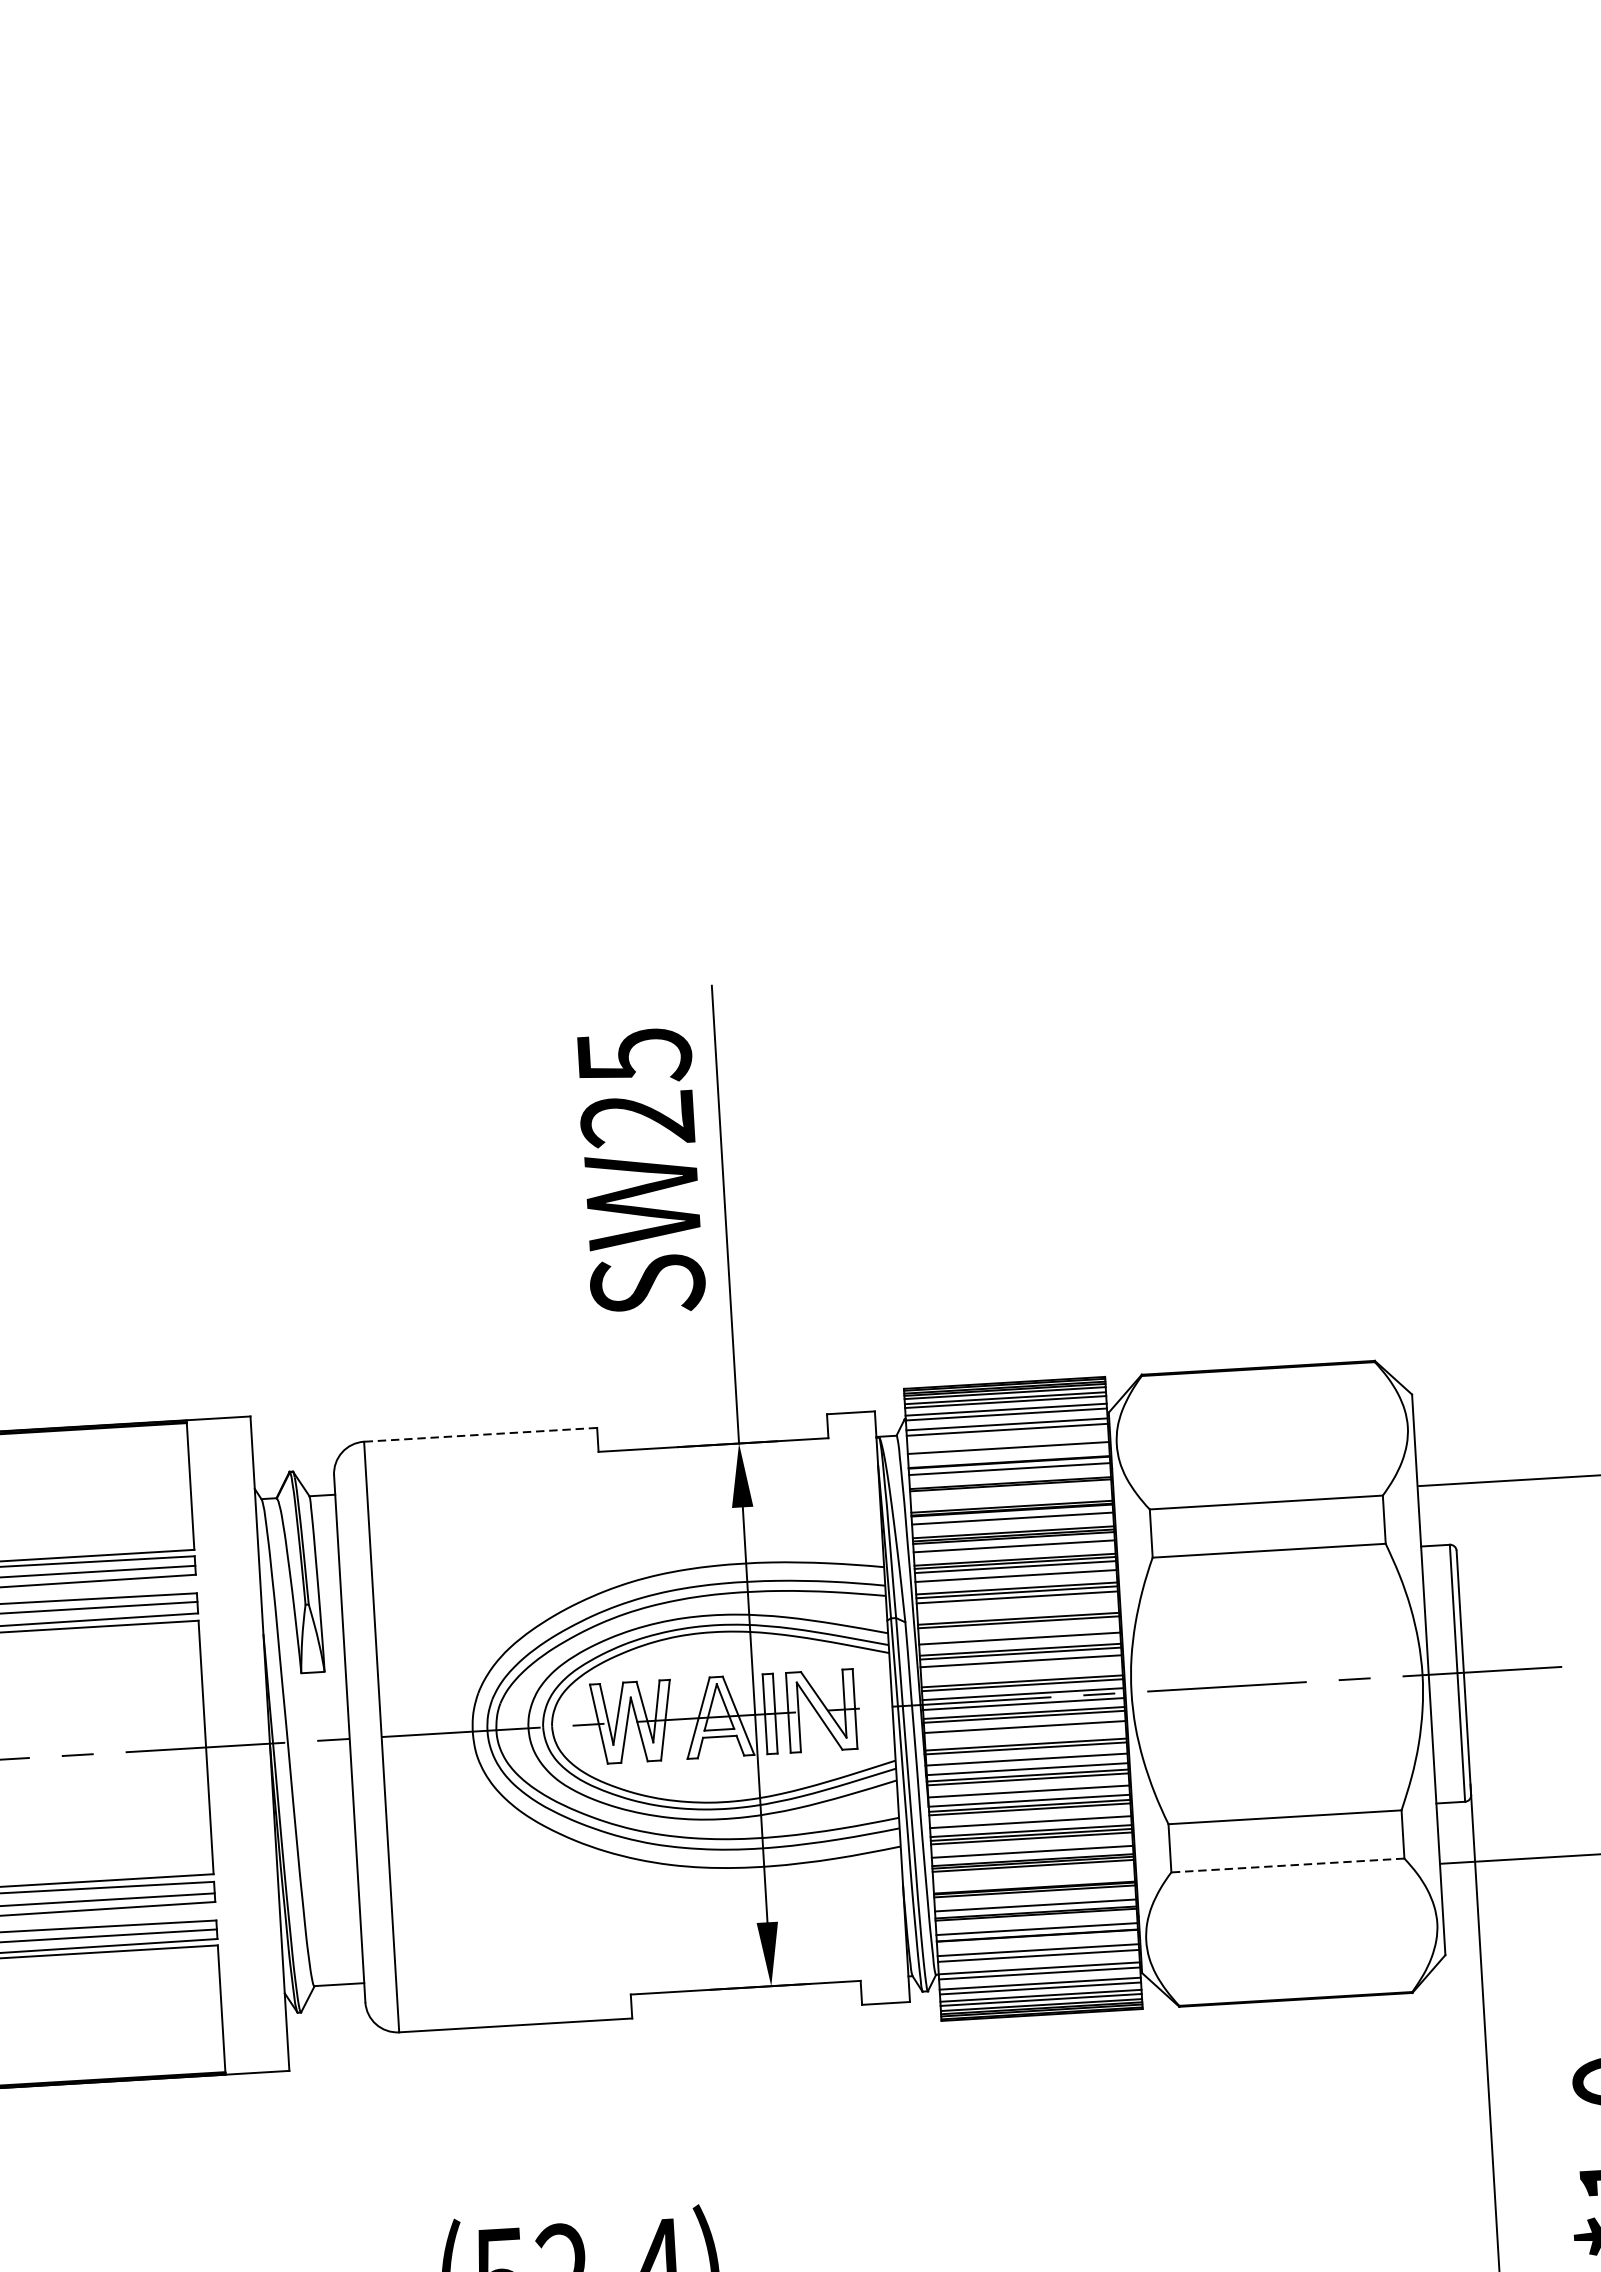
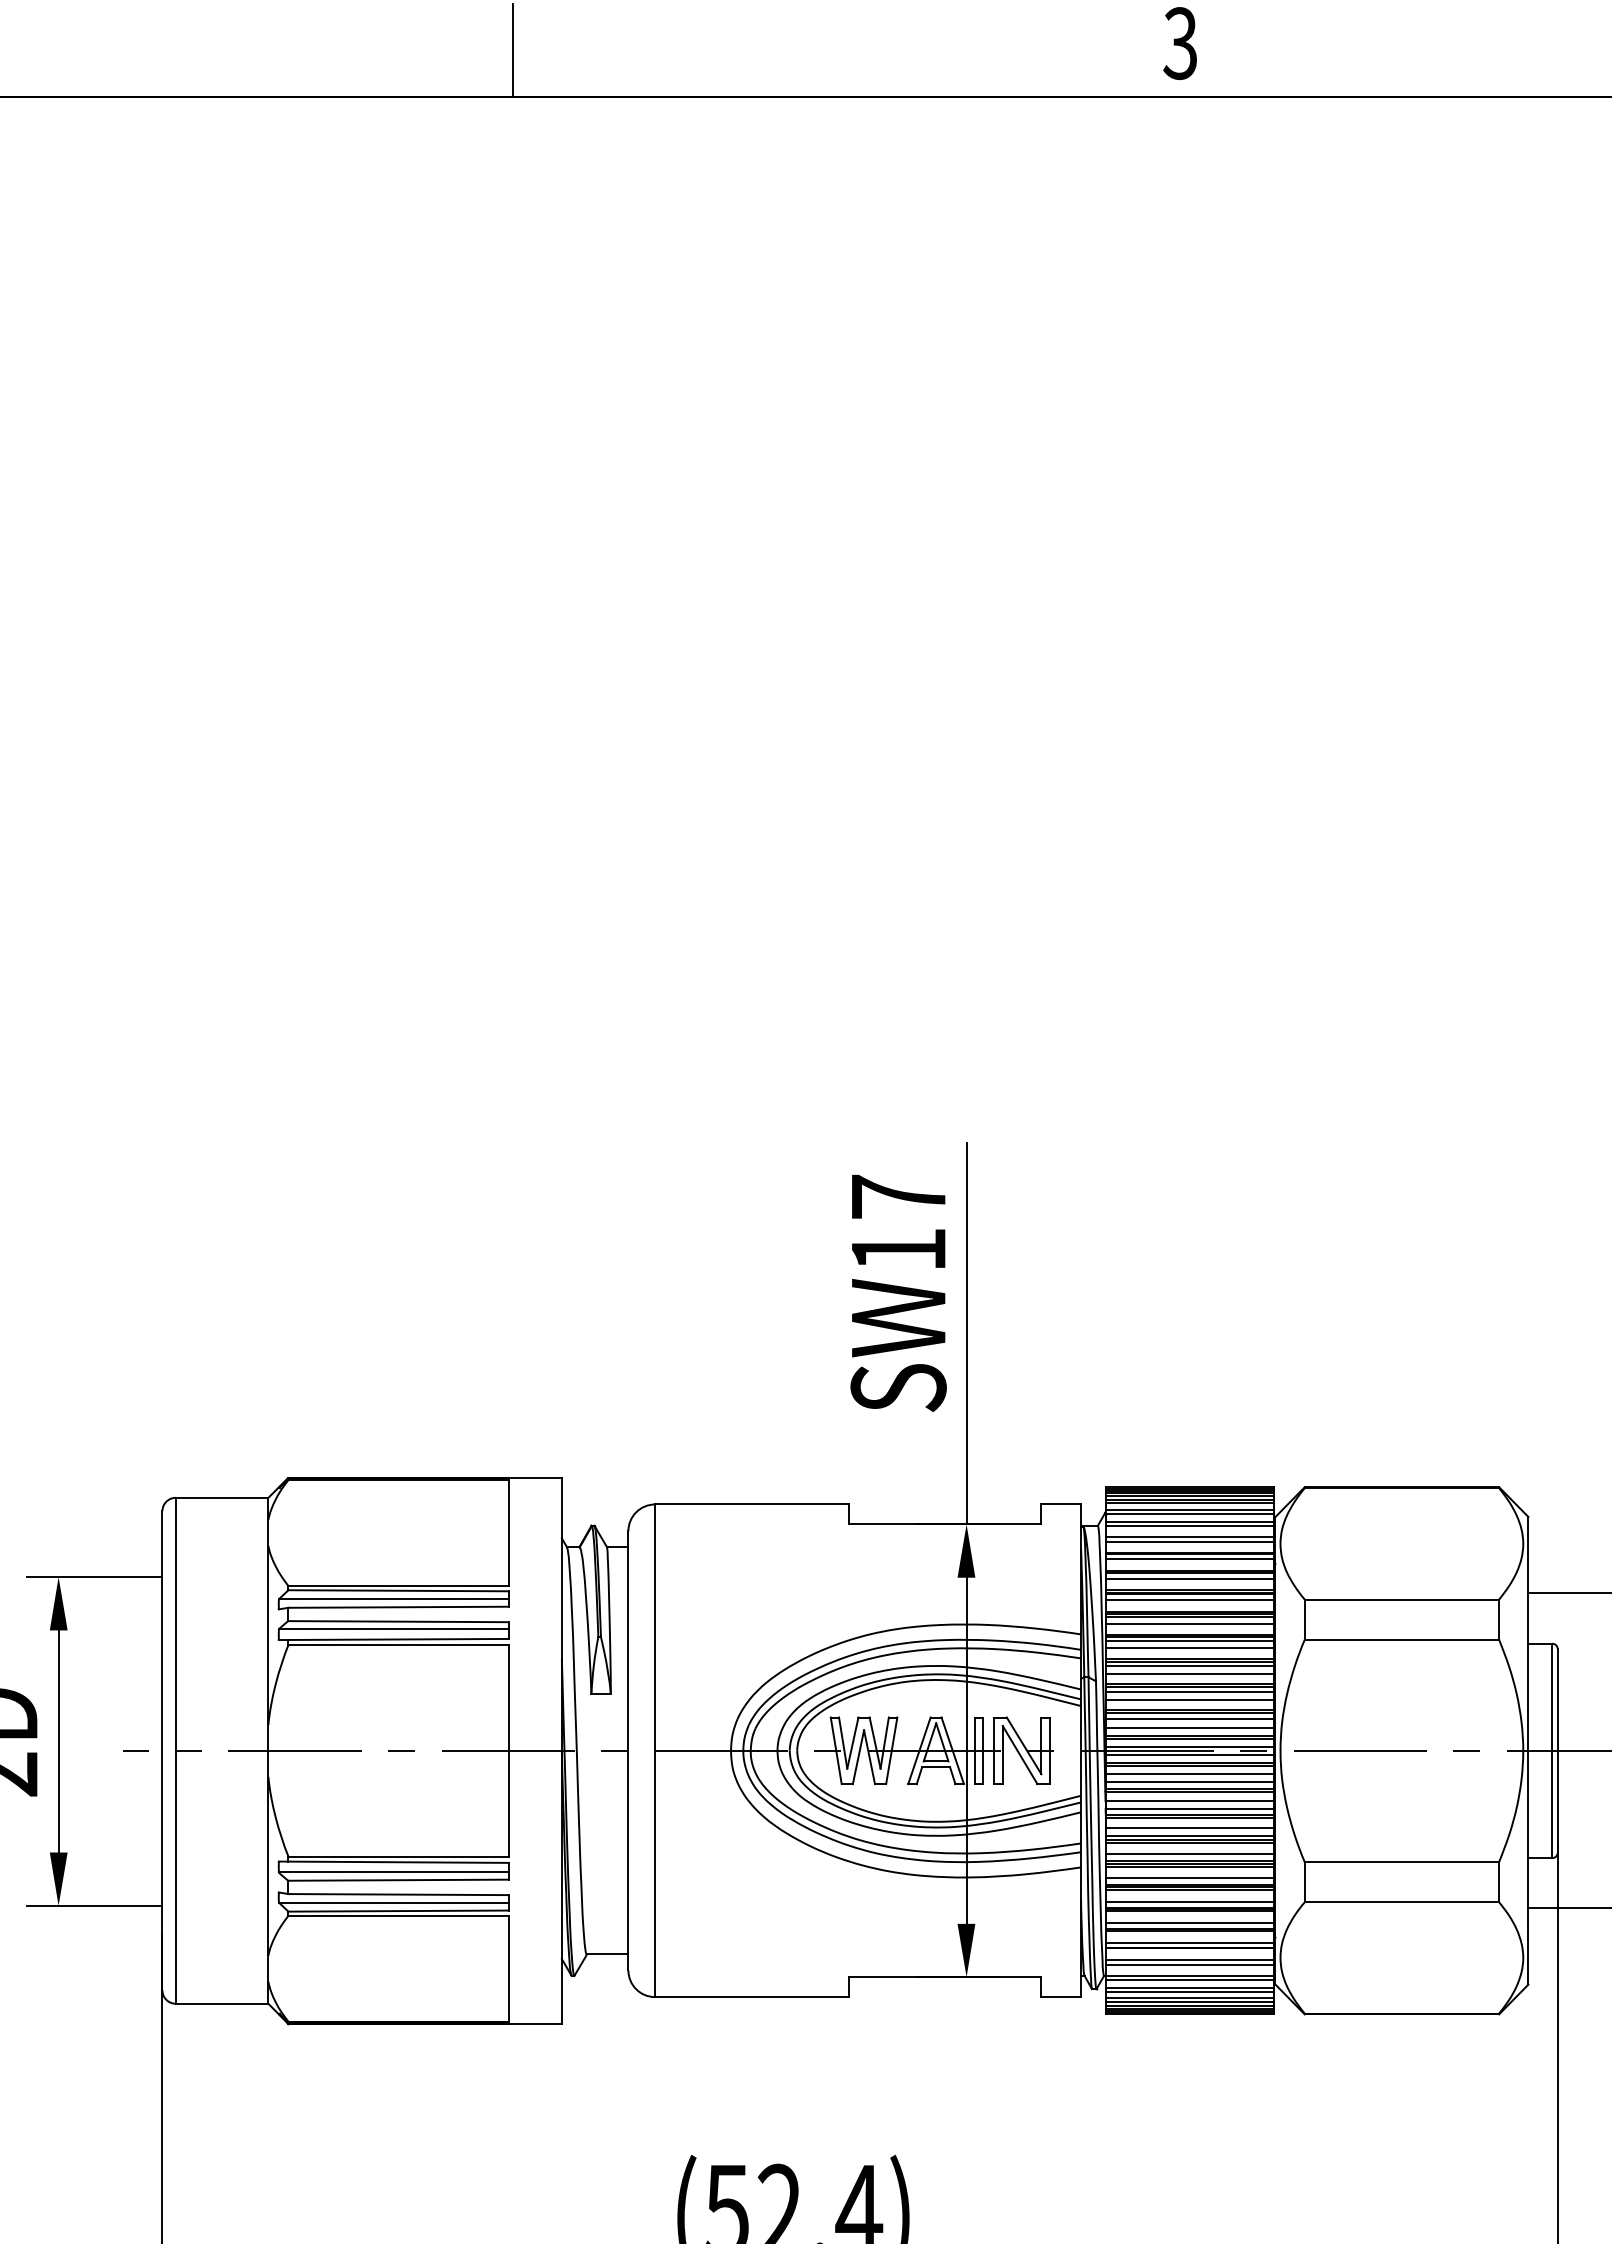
text: (635, 1087) -> (898, 1223), SW25 -> SW17
line: (479, 1434) -> (751, 1504), dashed -> solid
line: (1008, 1441) -> (1190, 1536), added
line: (1011, 1492) -> (1190, 1578), added
line: (1018, 1606) -> (1190, 1673), added
line: (1019, 1629) -> (1190, 1692), added
line: (1021, 1670) -> (1190, 1727), added
line: (1025, 1736) -> (1190, 1782), added
line: (1287, 1865) -> (1401, 1902), dashed -> solid
line: (1034, 1879) -> (1190, 1901), added

